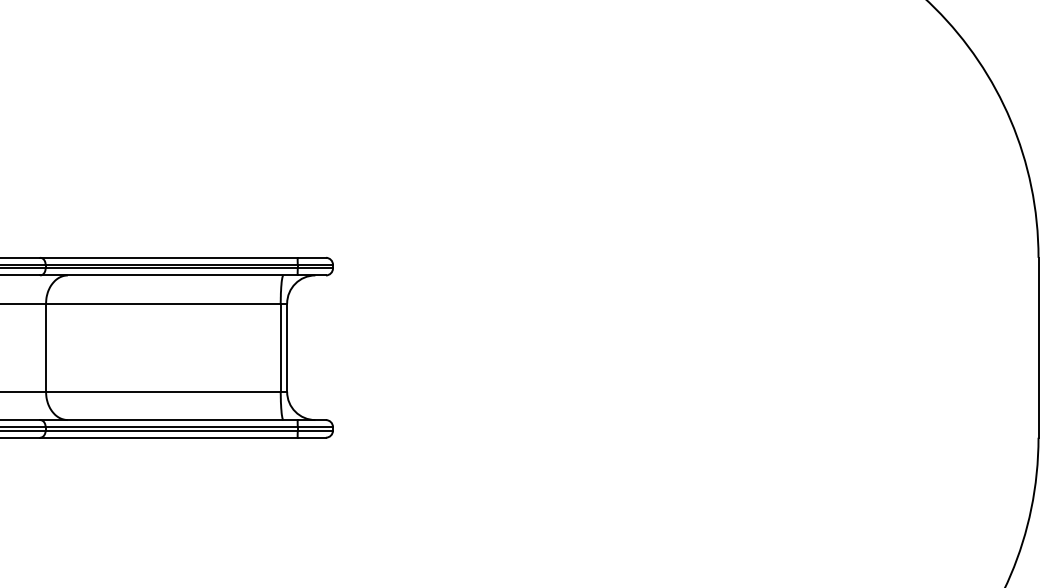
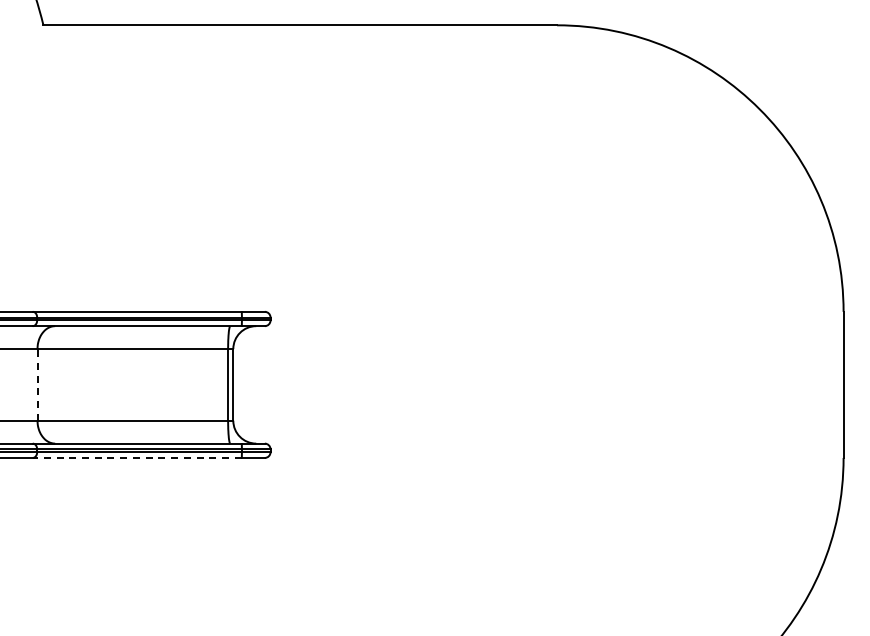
line: (46, 347) -> (37, 384), solid -> dashed
line: (167, 437) -> (136, 457), solid -> dashed

